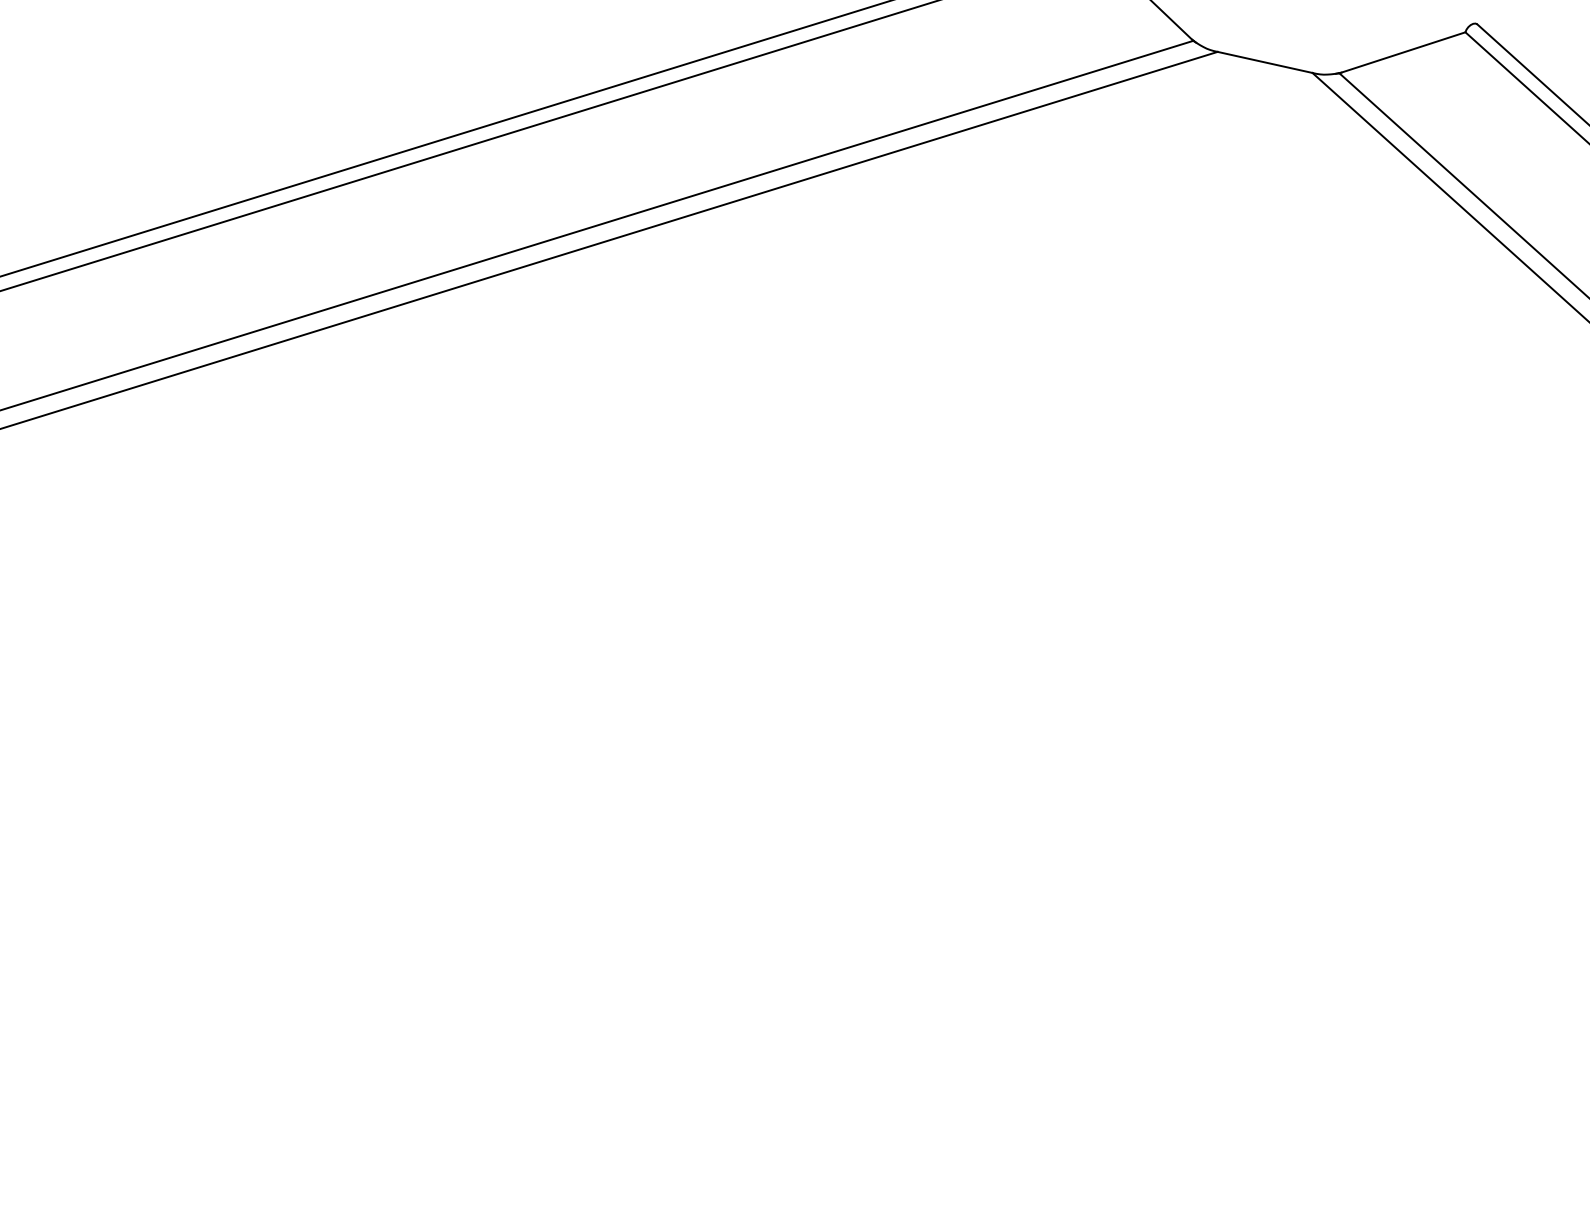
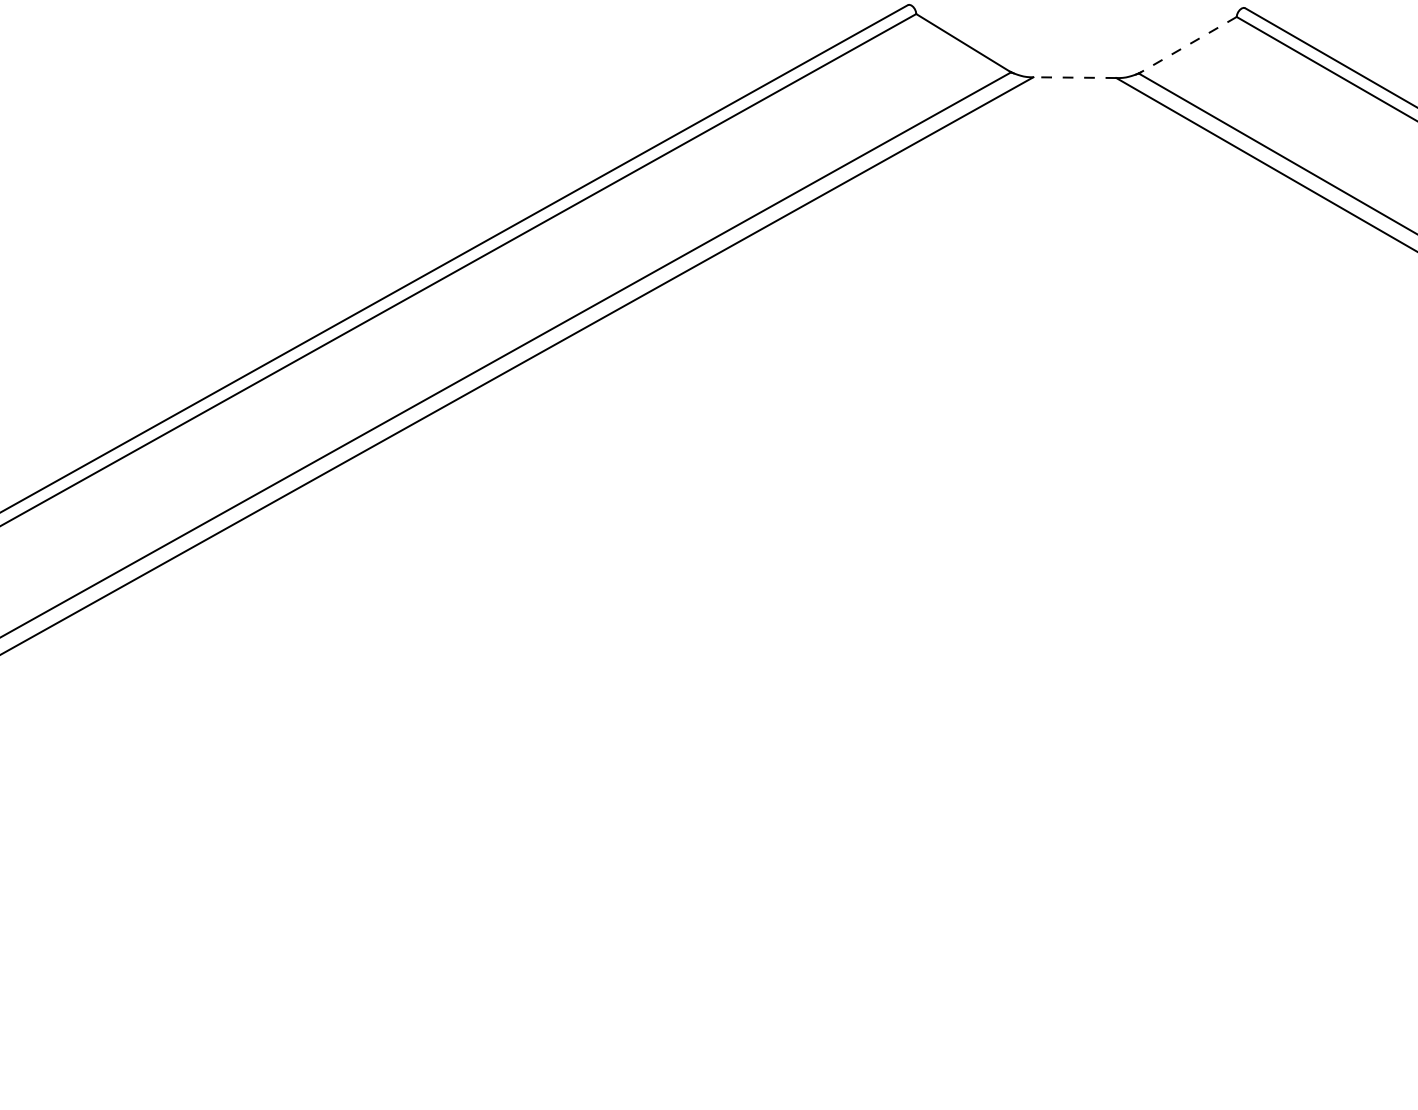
line: (1402, 53) -> (1187, 45), solid -> dashed
line: (1264, 62) -> (1074, 77), solid -> dashed

